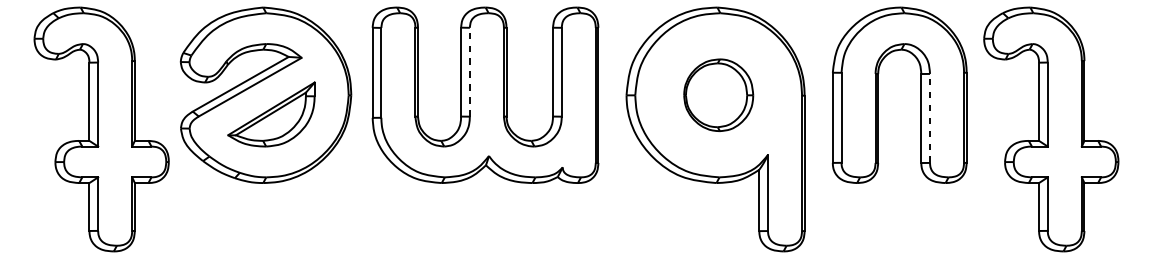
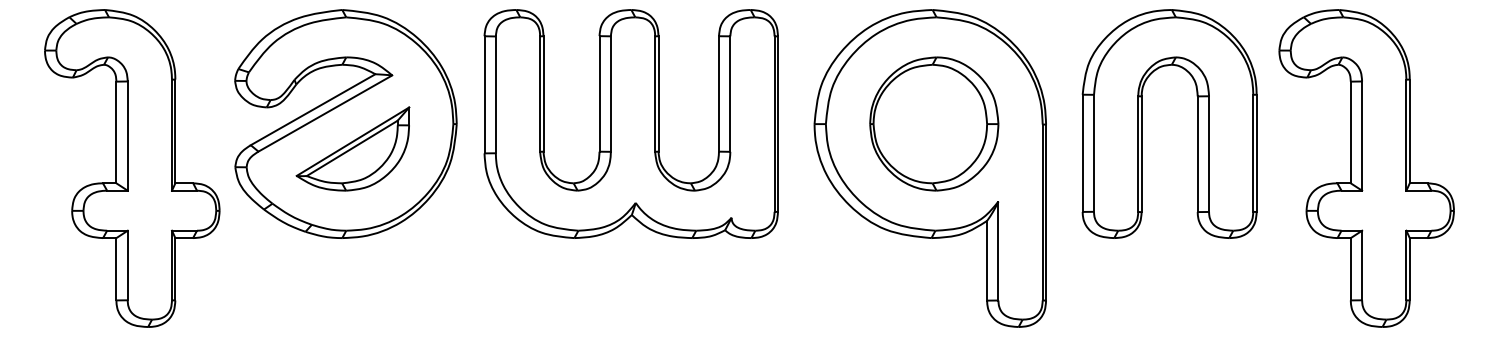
line: (469, 72) -> (610, 94), dashed -> solid
part: (718, 94) -> (934, 123), size x1.43
line: (930, 118) -> (1209, 154), dashed -> solid

